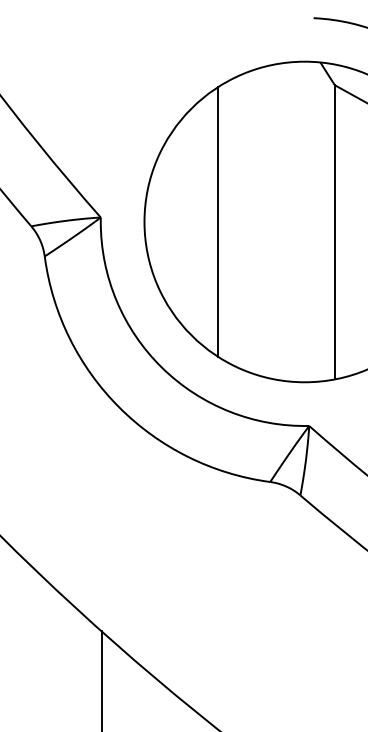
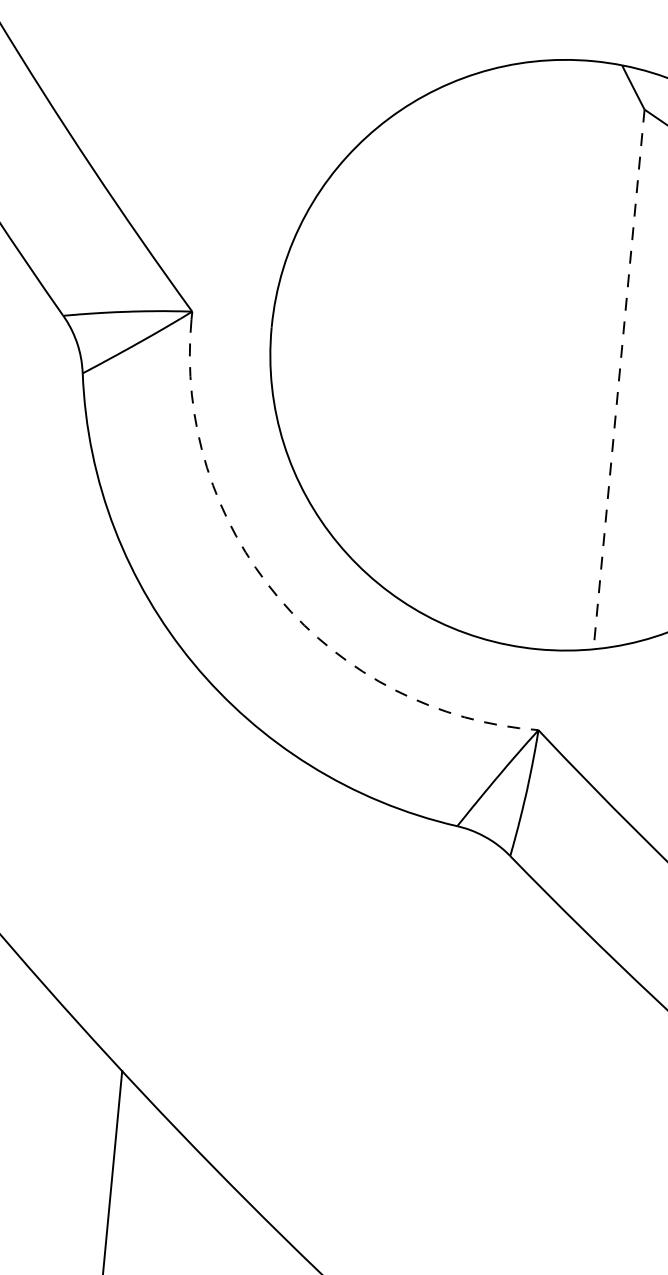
line: (218, 221) -> (407, 339), removed
line: (334, 232) -> (618, 379), solid -> dashed
arc: (162, 367) -> (279, 597), solid -> dashed

